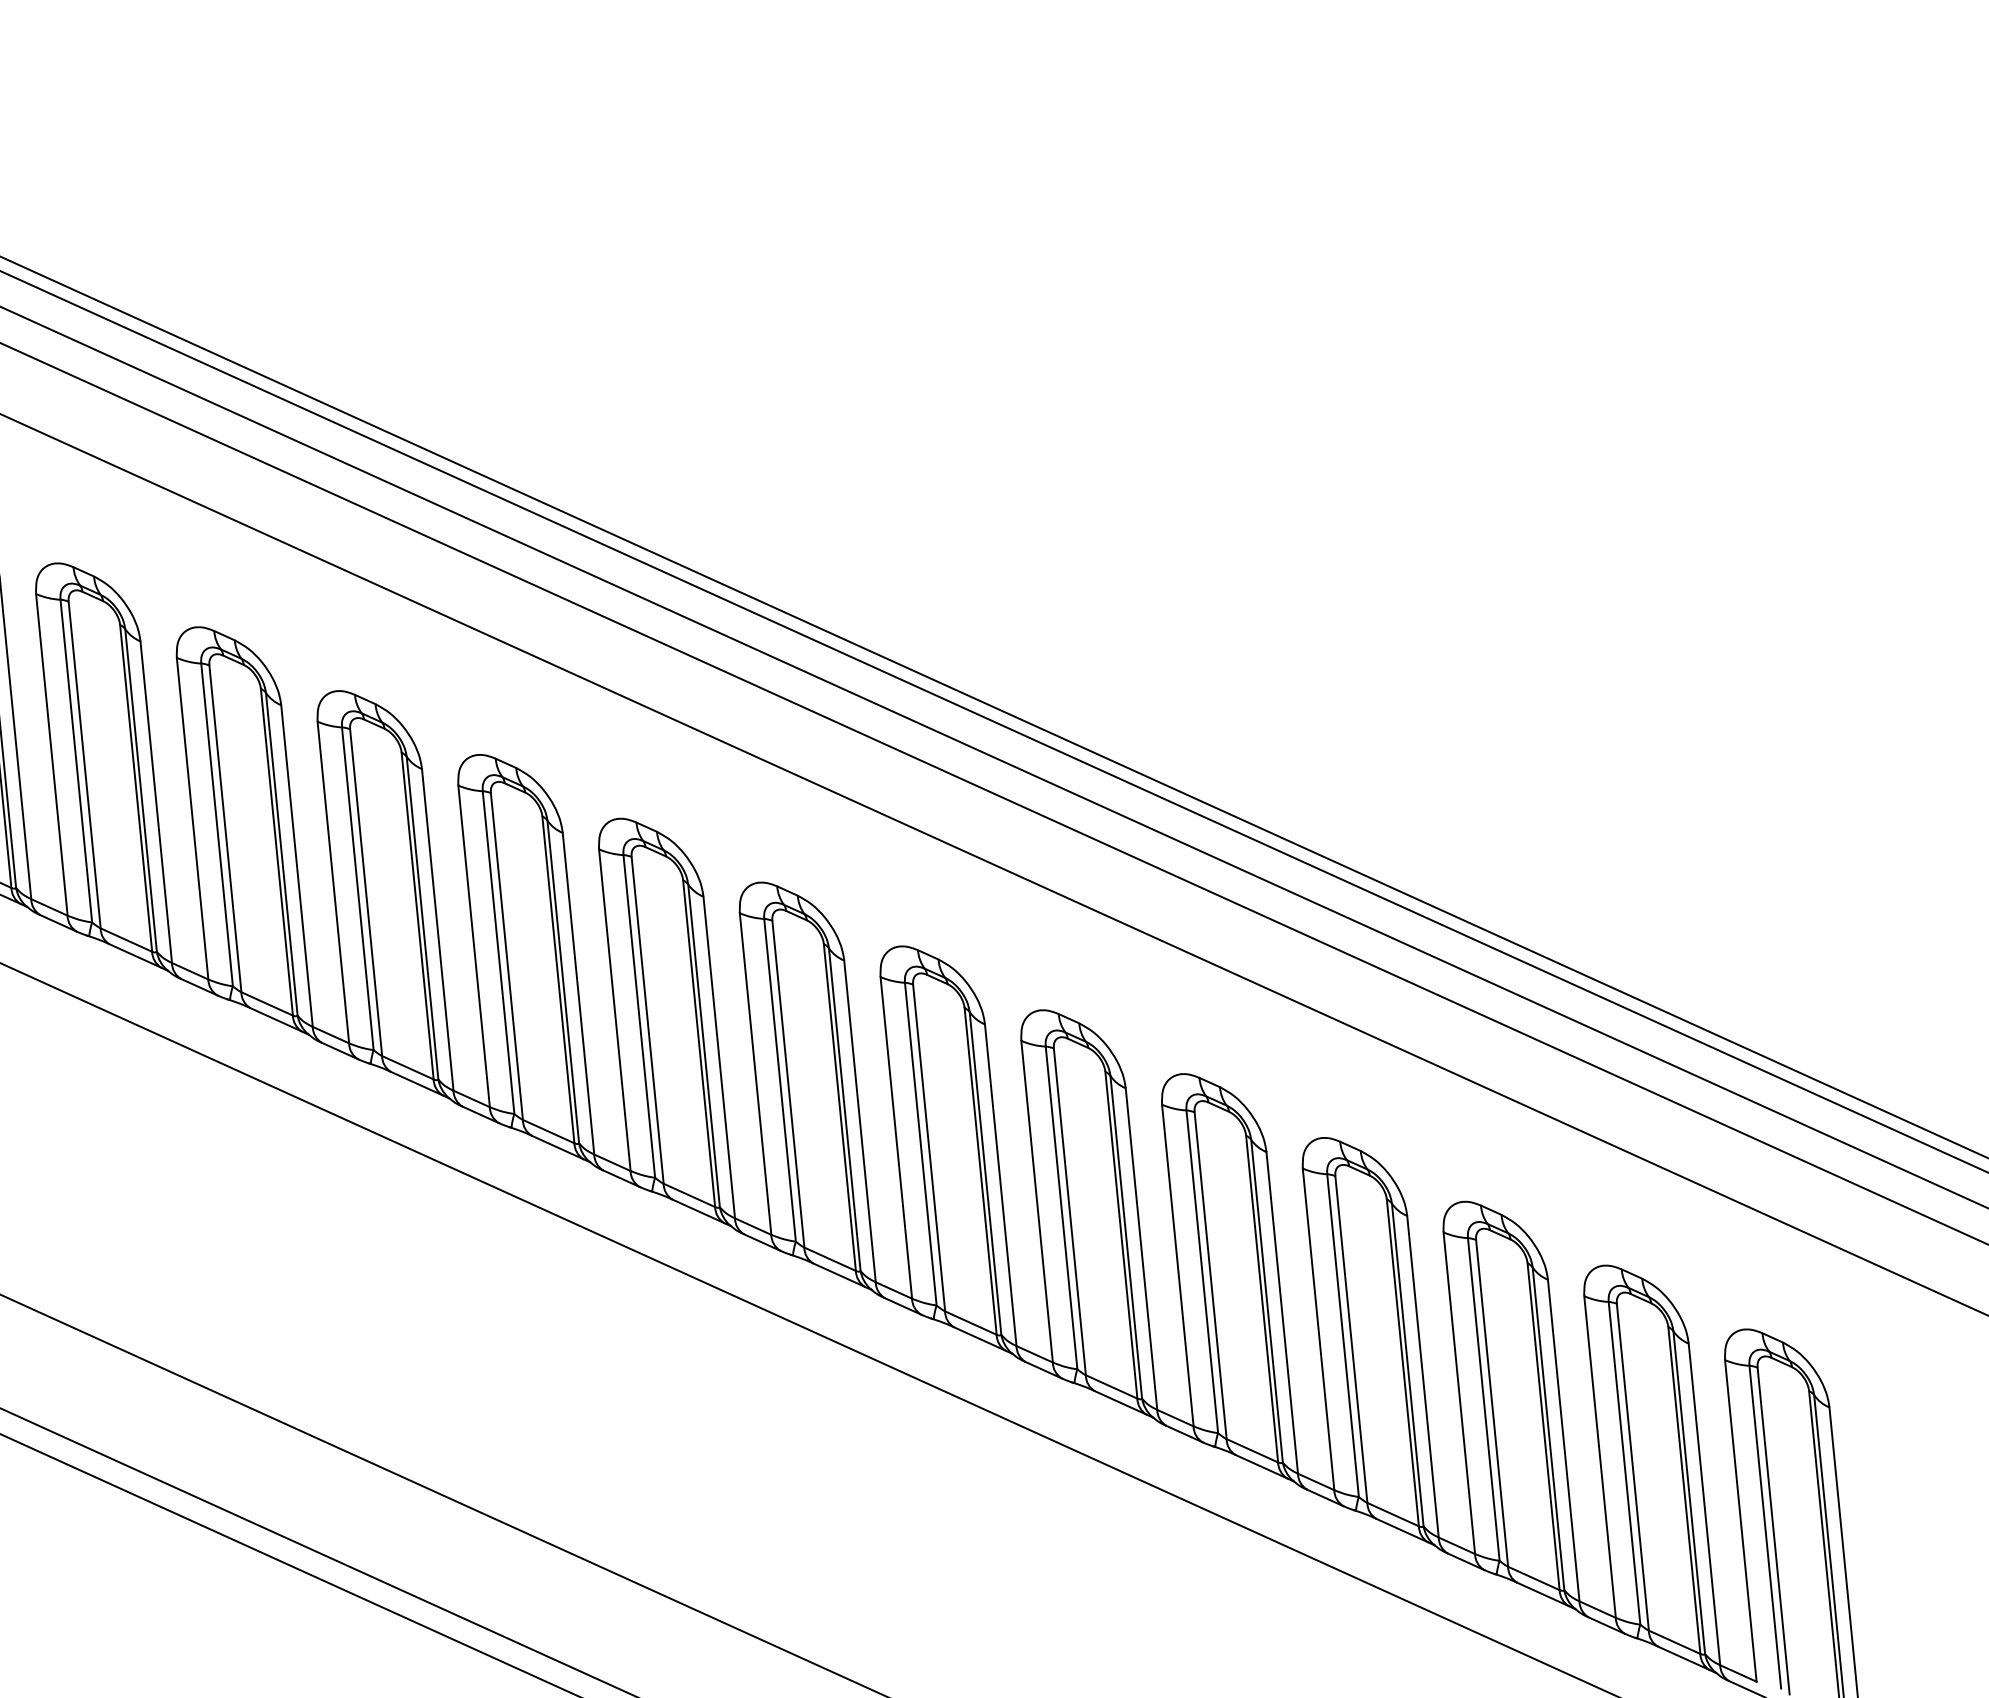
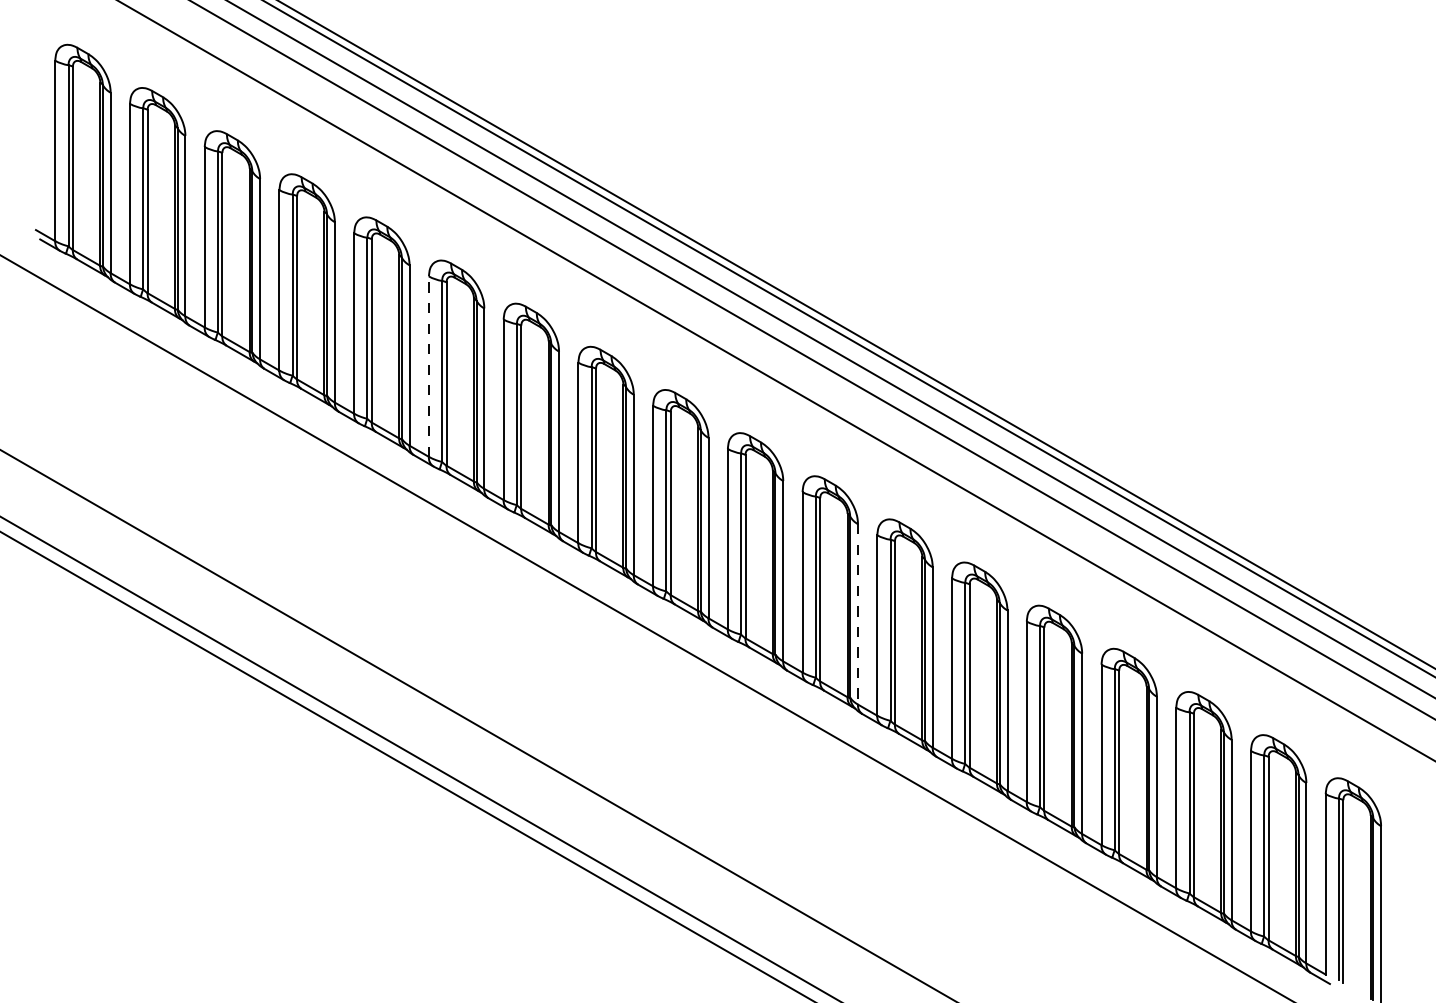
line: (51, 754) -> (428, 366), solid -> dashed
line: (860, 1121) -> (858, 614), solid -> dashed

